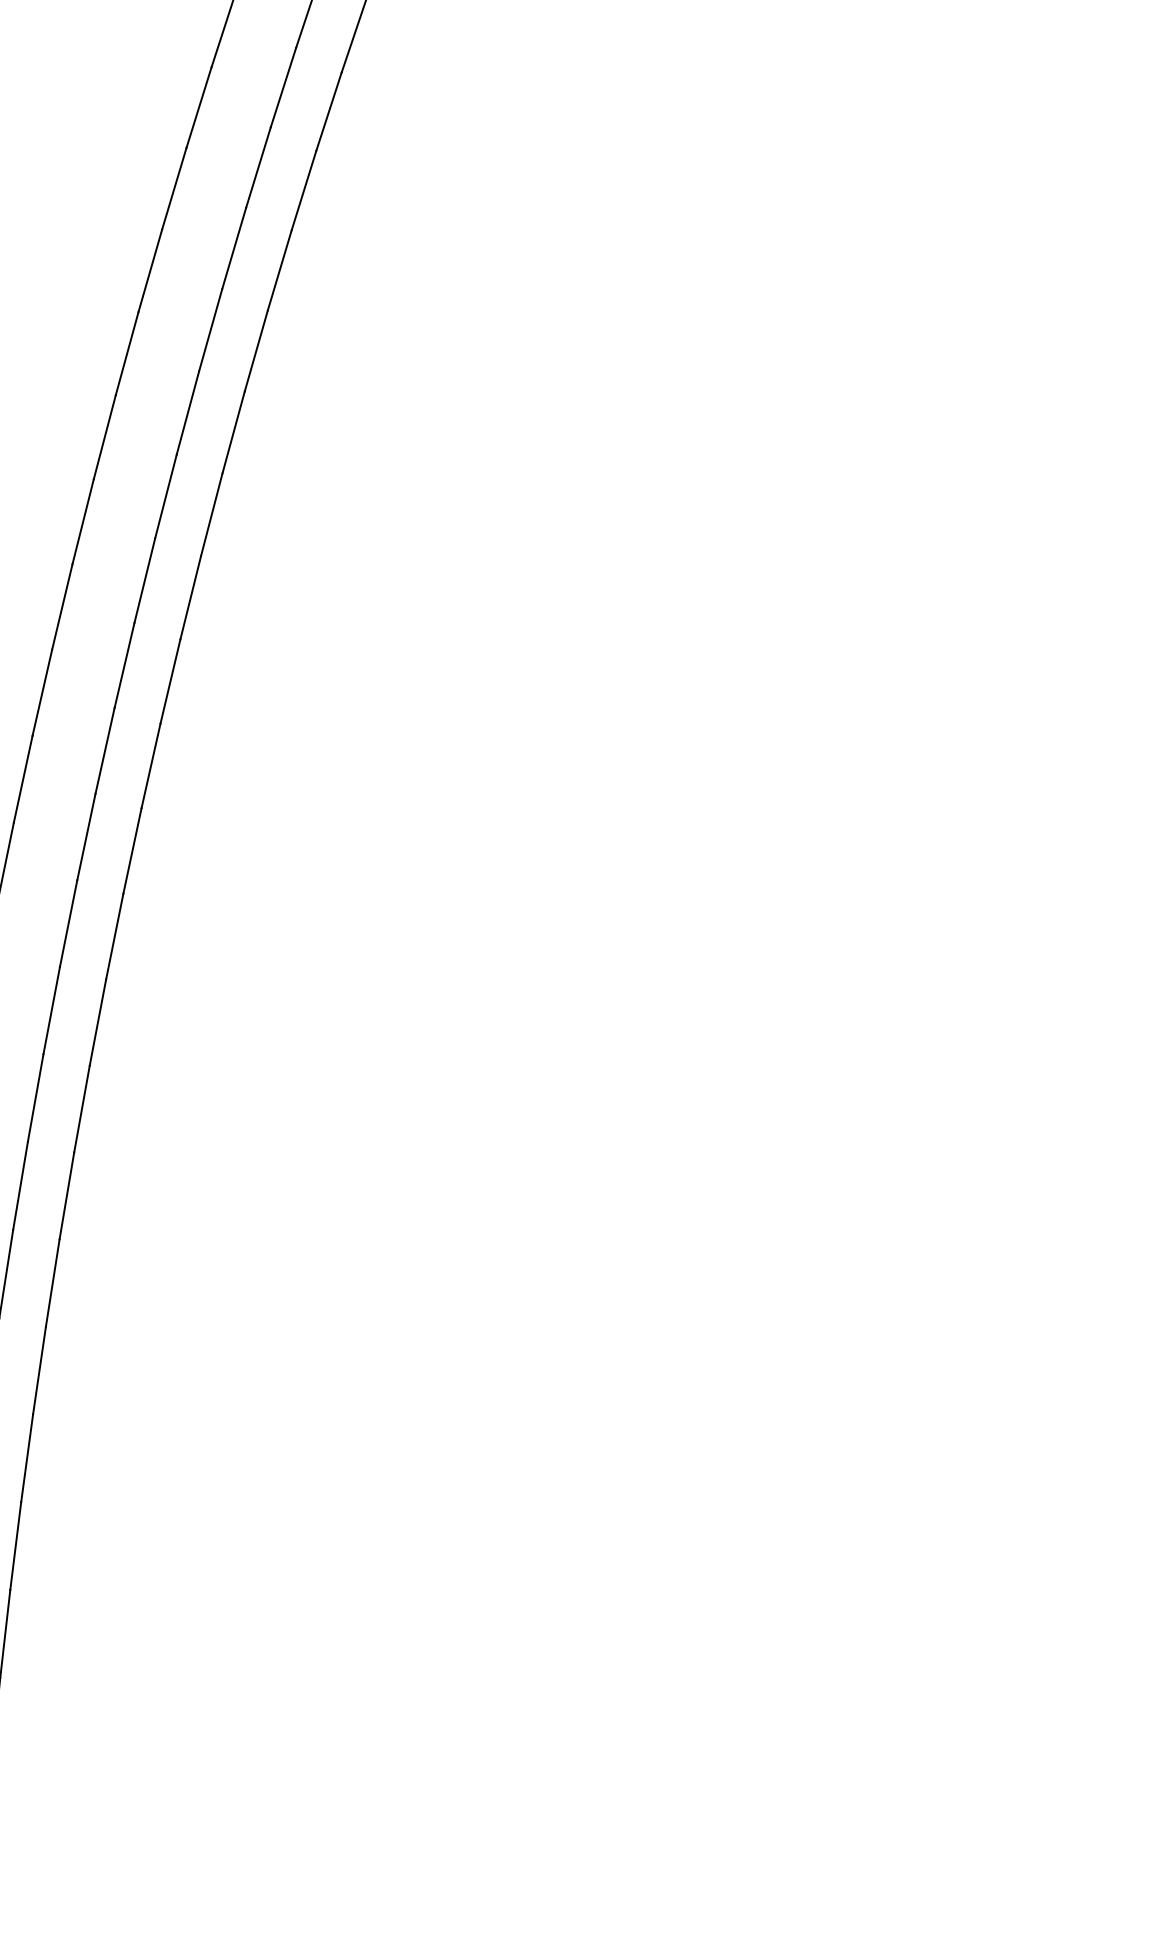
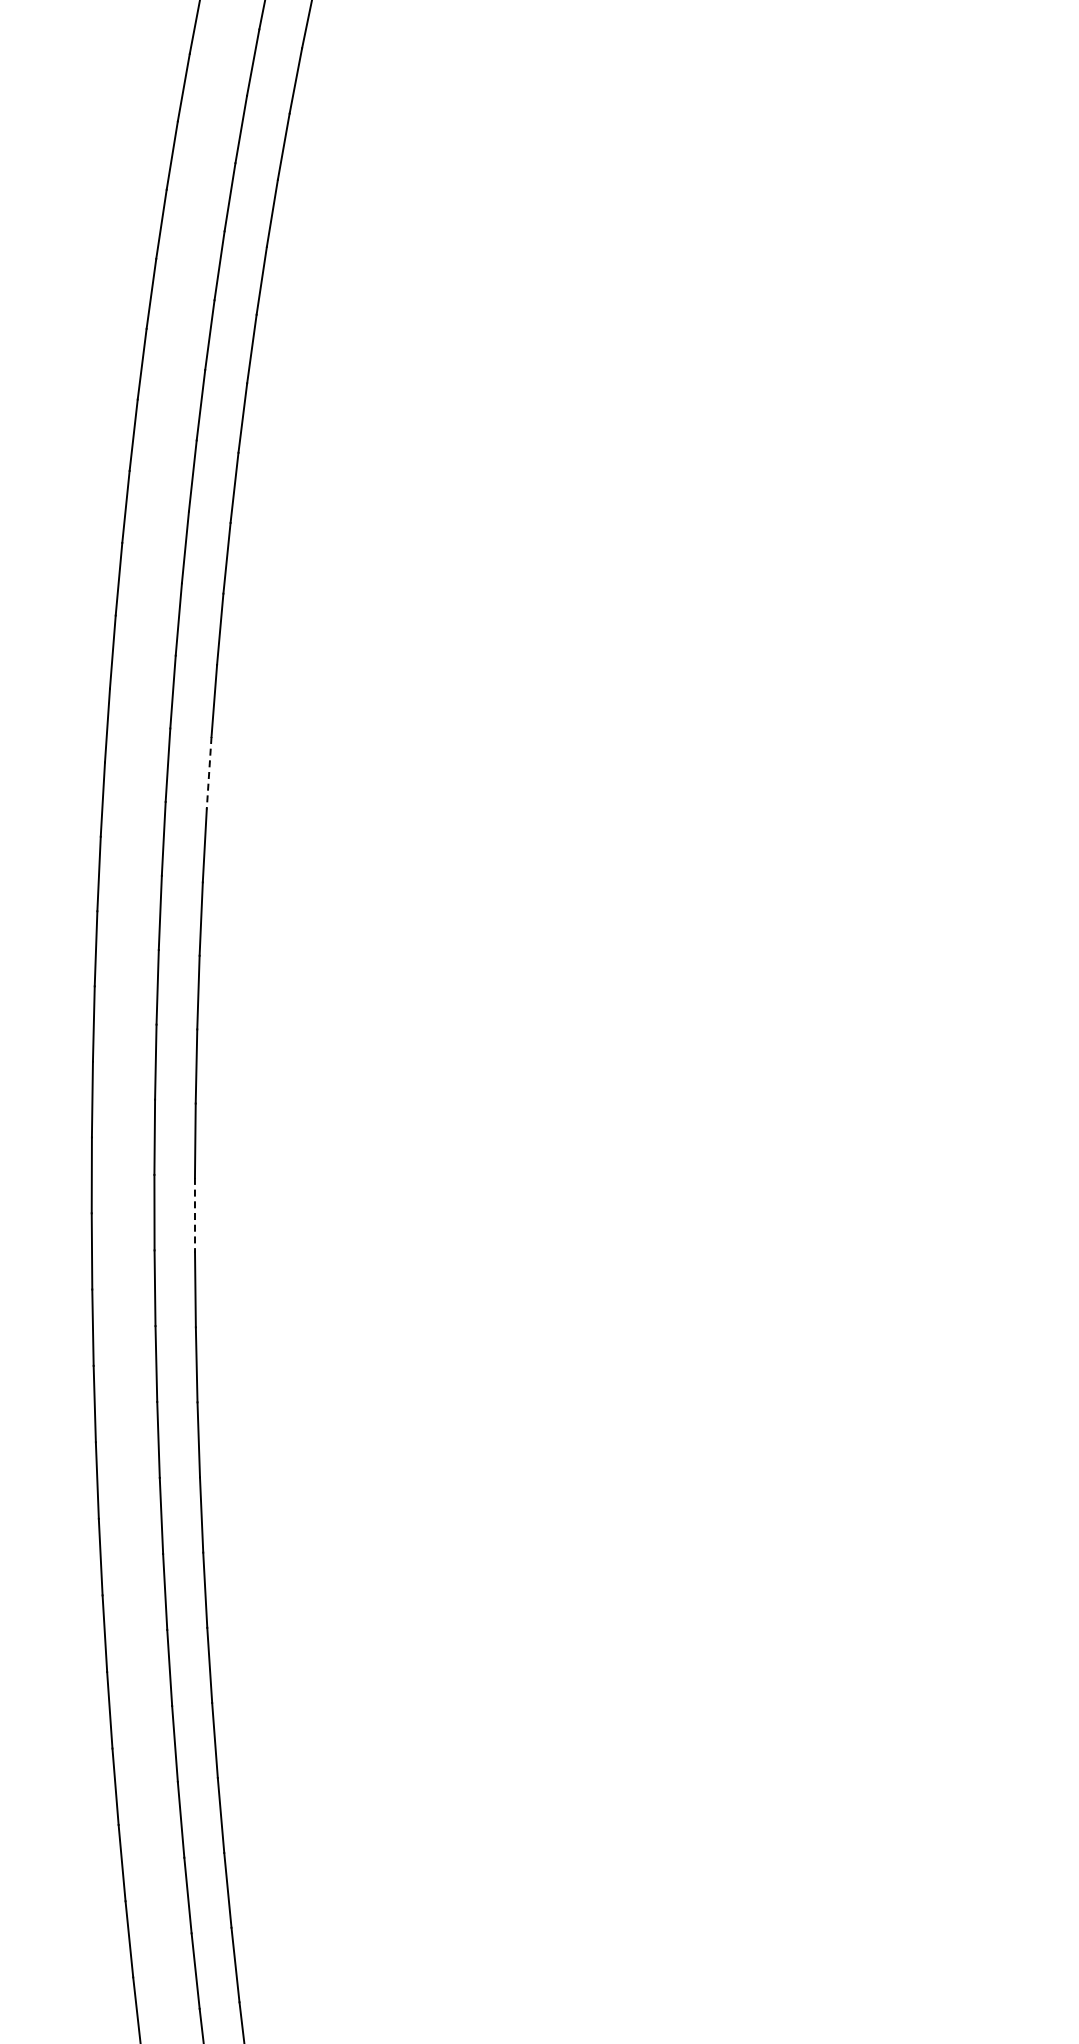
line: (212, 515) -> (209, 773), solid -> dashed
line: (98, 1022) -> (195, 1215), solid -> dashed

